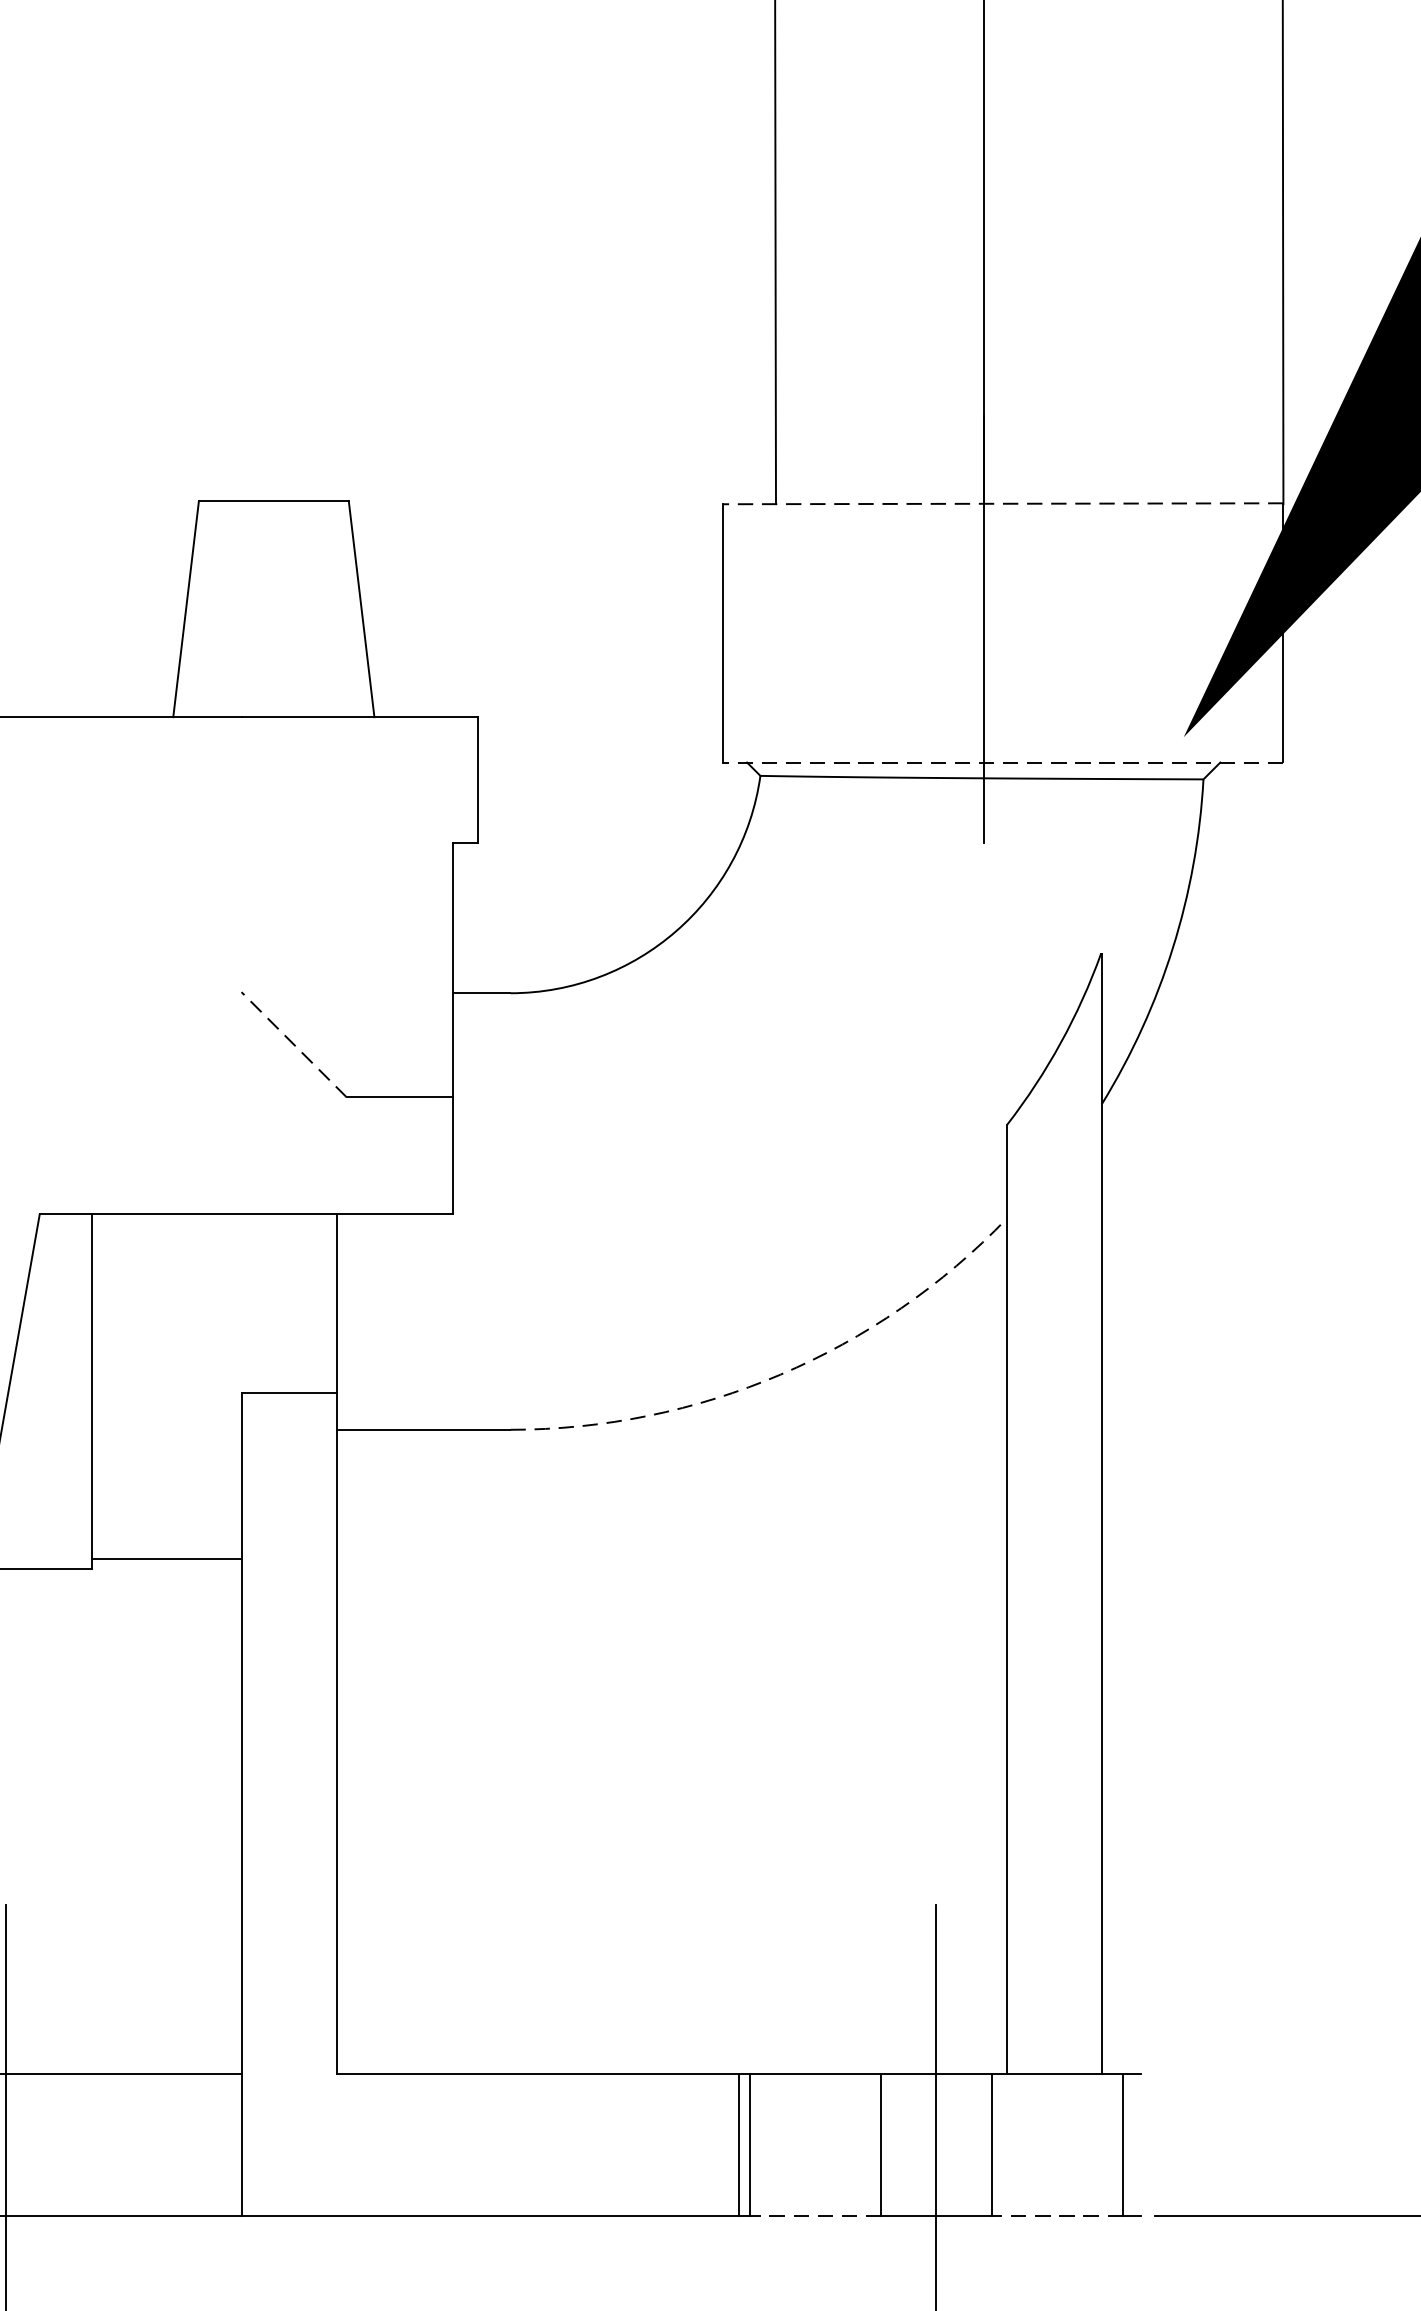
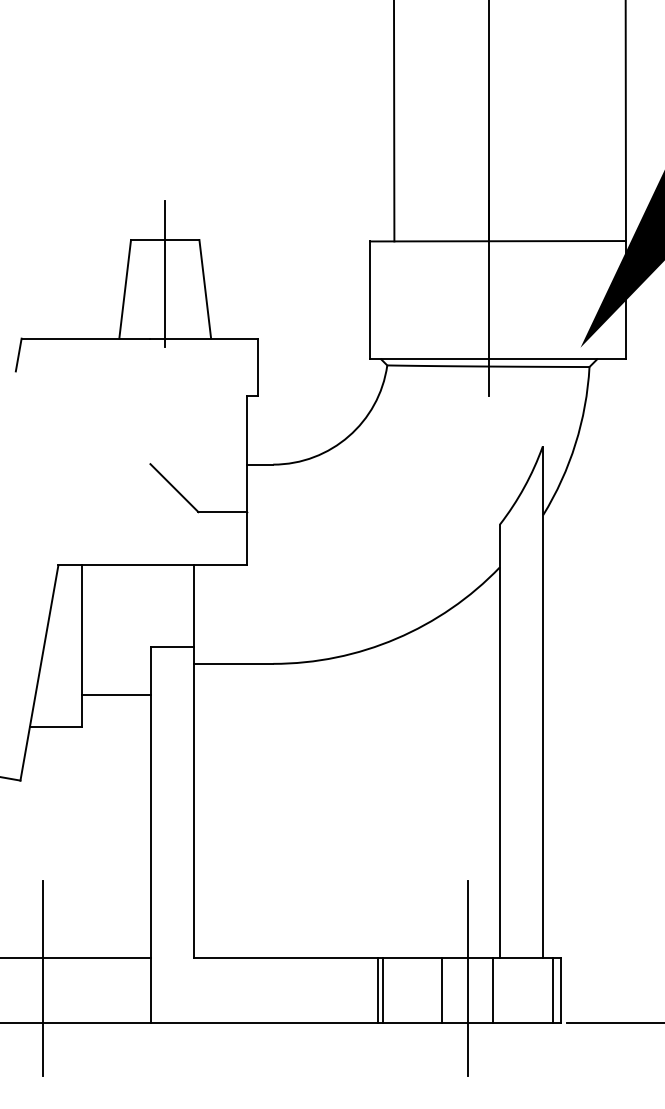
line: (1004, 504) -> (498, 241), dashed -> solid
line: (274, 574) -> (165, 273), added
line: (1004, 762) -> (498, 359), dashed -> solid
line: (294, 1045) -> (174, 488), dashed -> solid
arc: (780, 1374) -> (396, 638), dashed -> solid
line: (167, 1560) -> (116, 695), moved
line: (1142, 2143) -> (561, 989), added
line: (815, 2215) -> (412, 1022), dashed -> solid
line: (1056, 2215) -> (522, 1022), dashed -> solid

